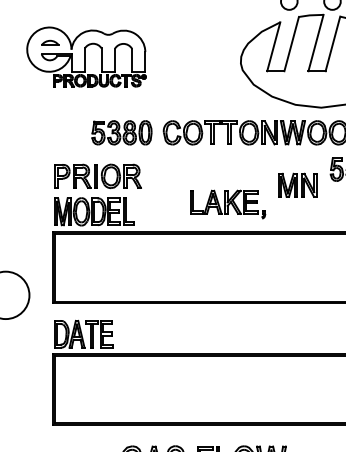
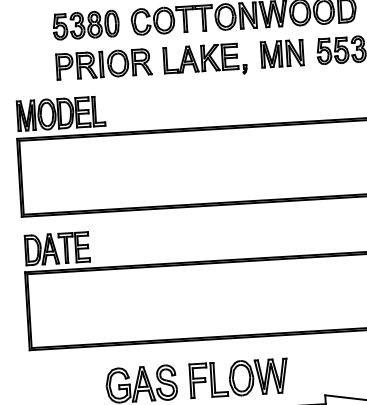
part: (97, 175) -> (103, 63), moved
part: (297, 184) -> (282, 52), moved
part: (228, 204) -> (205, 60), moved

